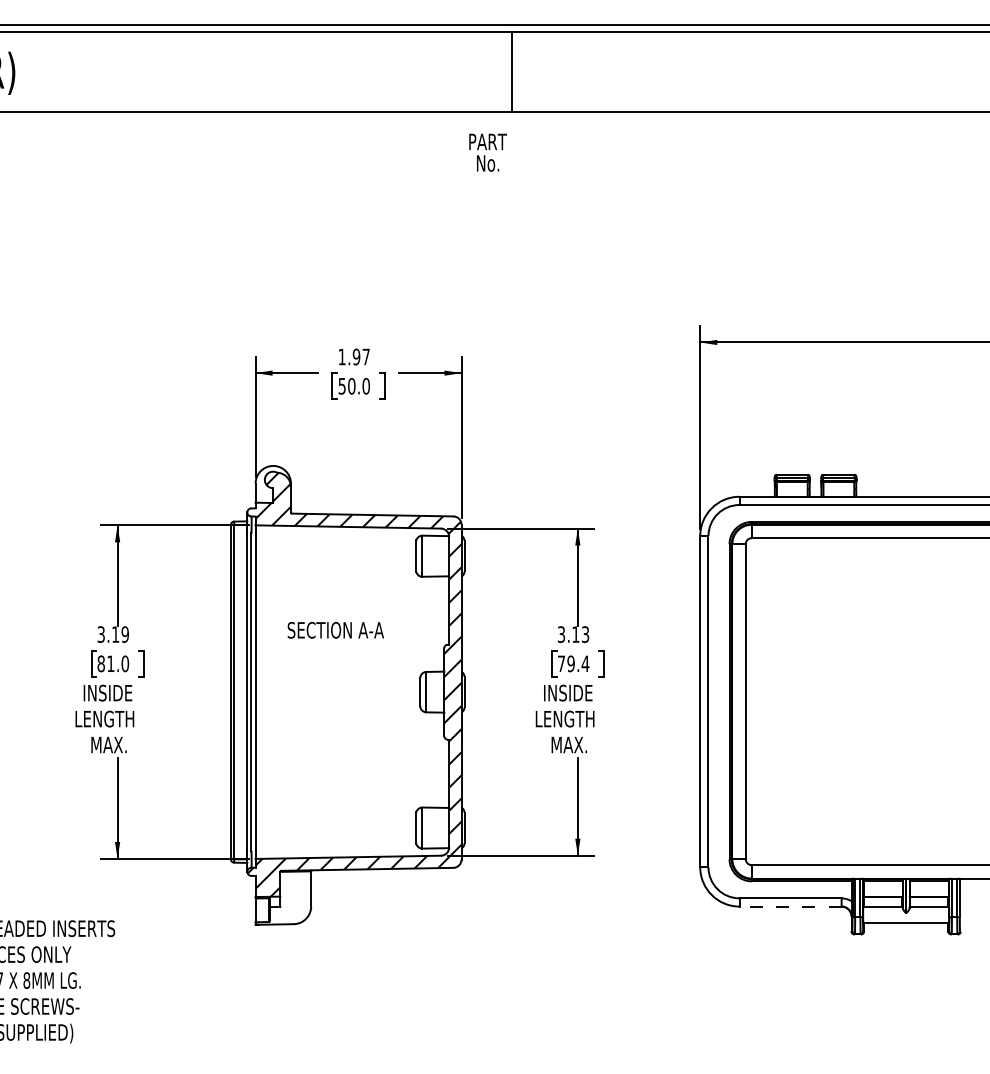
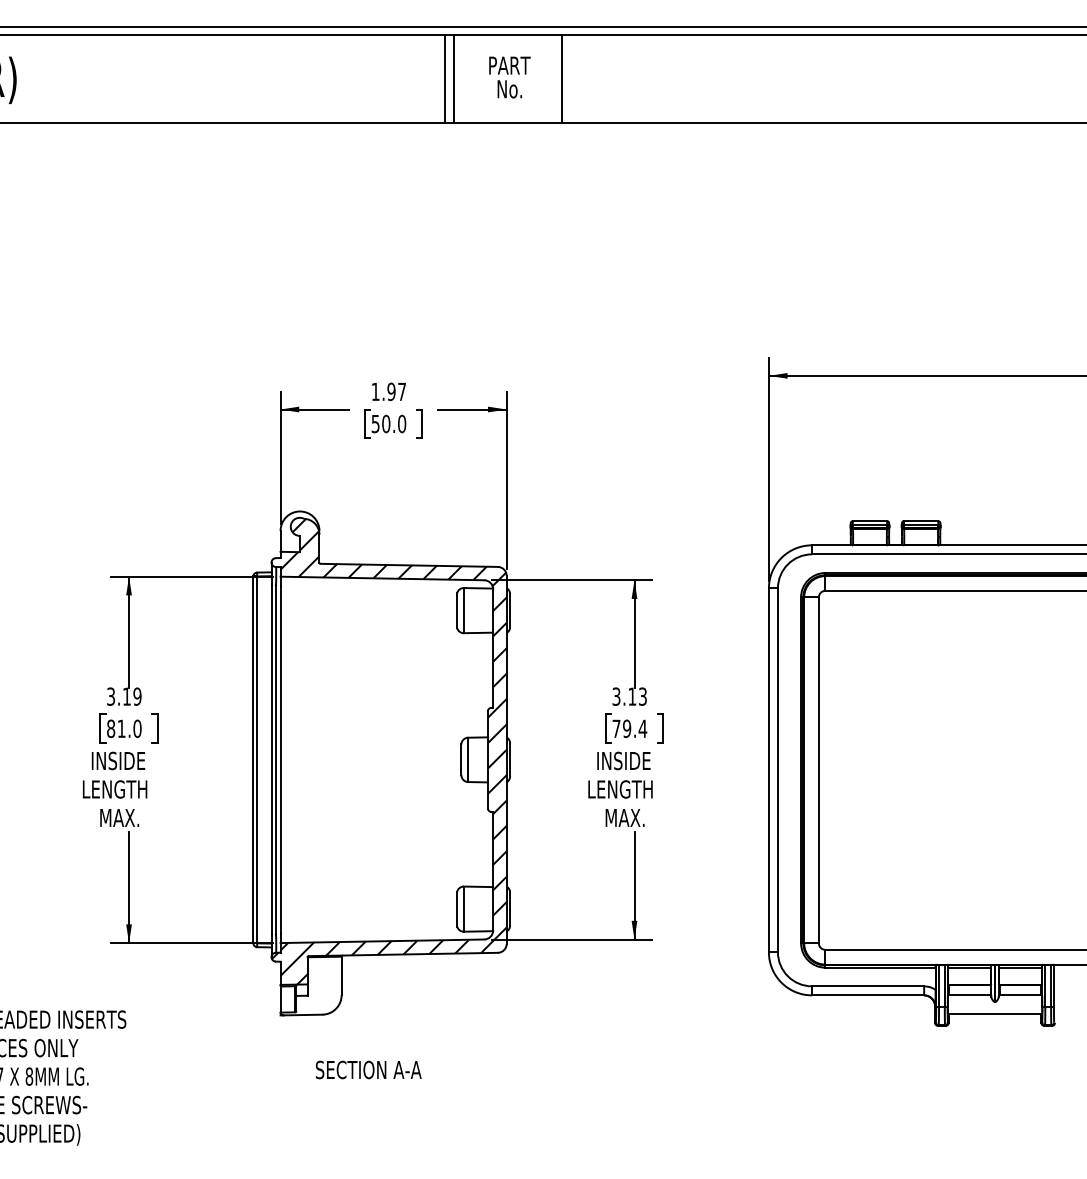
line: (405, 71) -> (445, 78), added
line: (413, 71) -> (454, 78), added
text: (487, 152) -> (509, 77), moved
text: (335, 629) -> (368, 1069), moved
line: (790, 906) -> (867, 995), dashed -> solid

